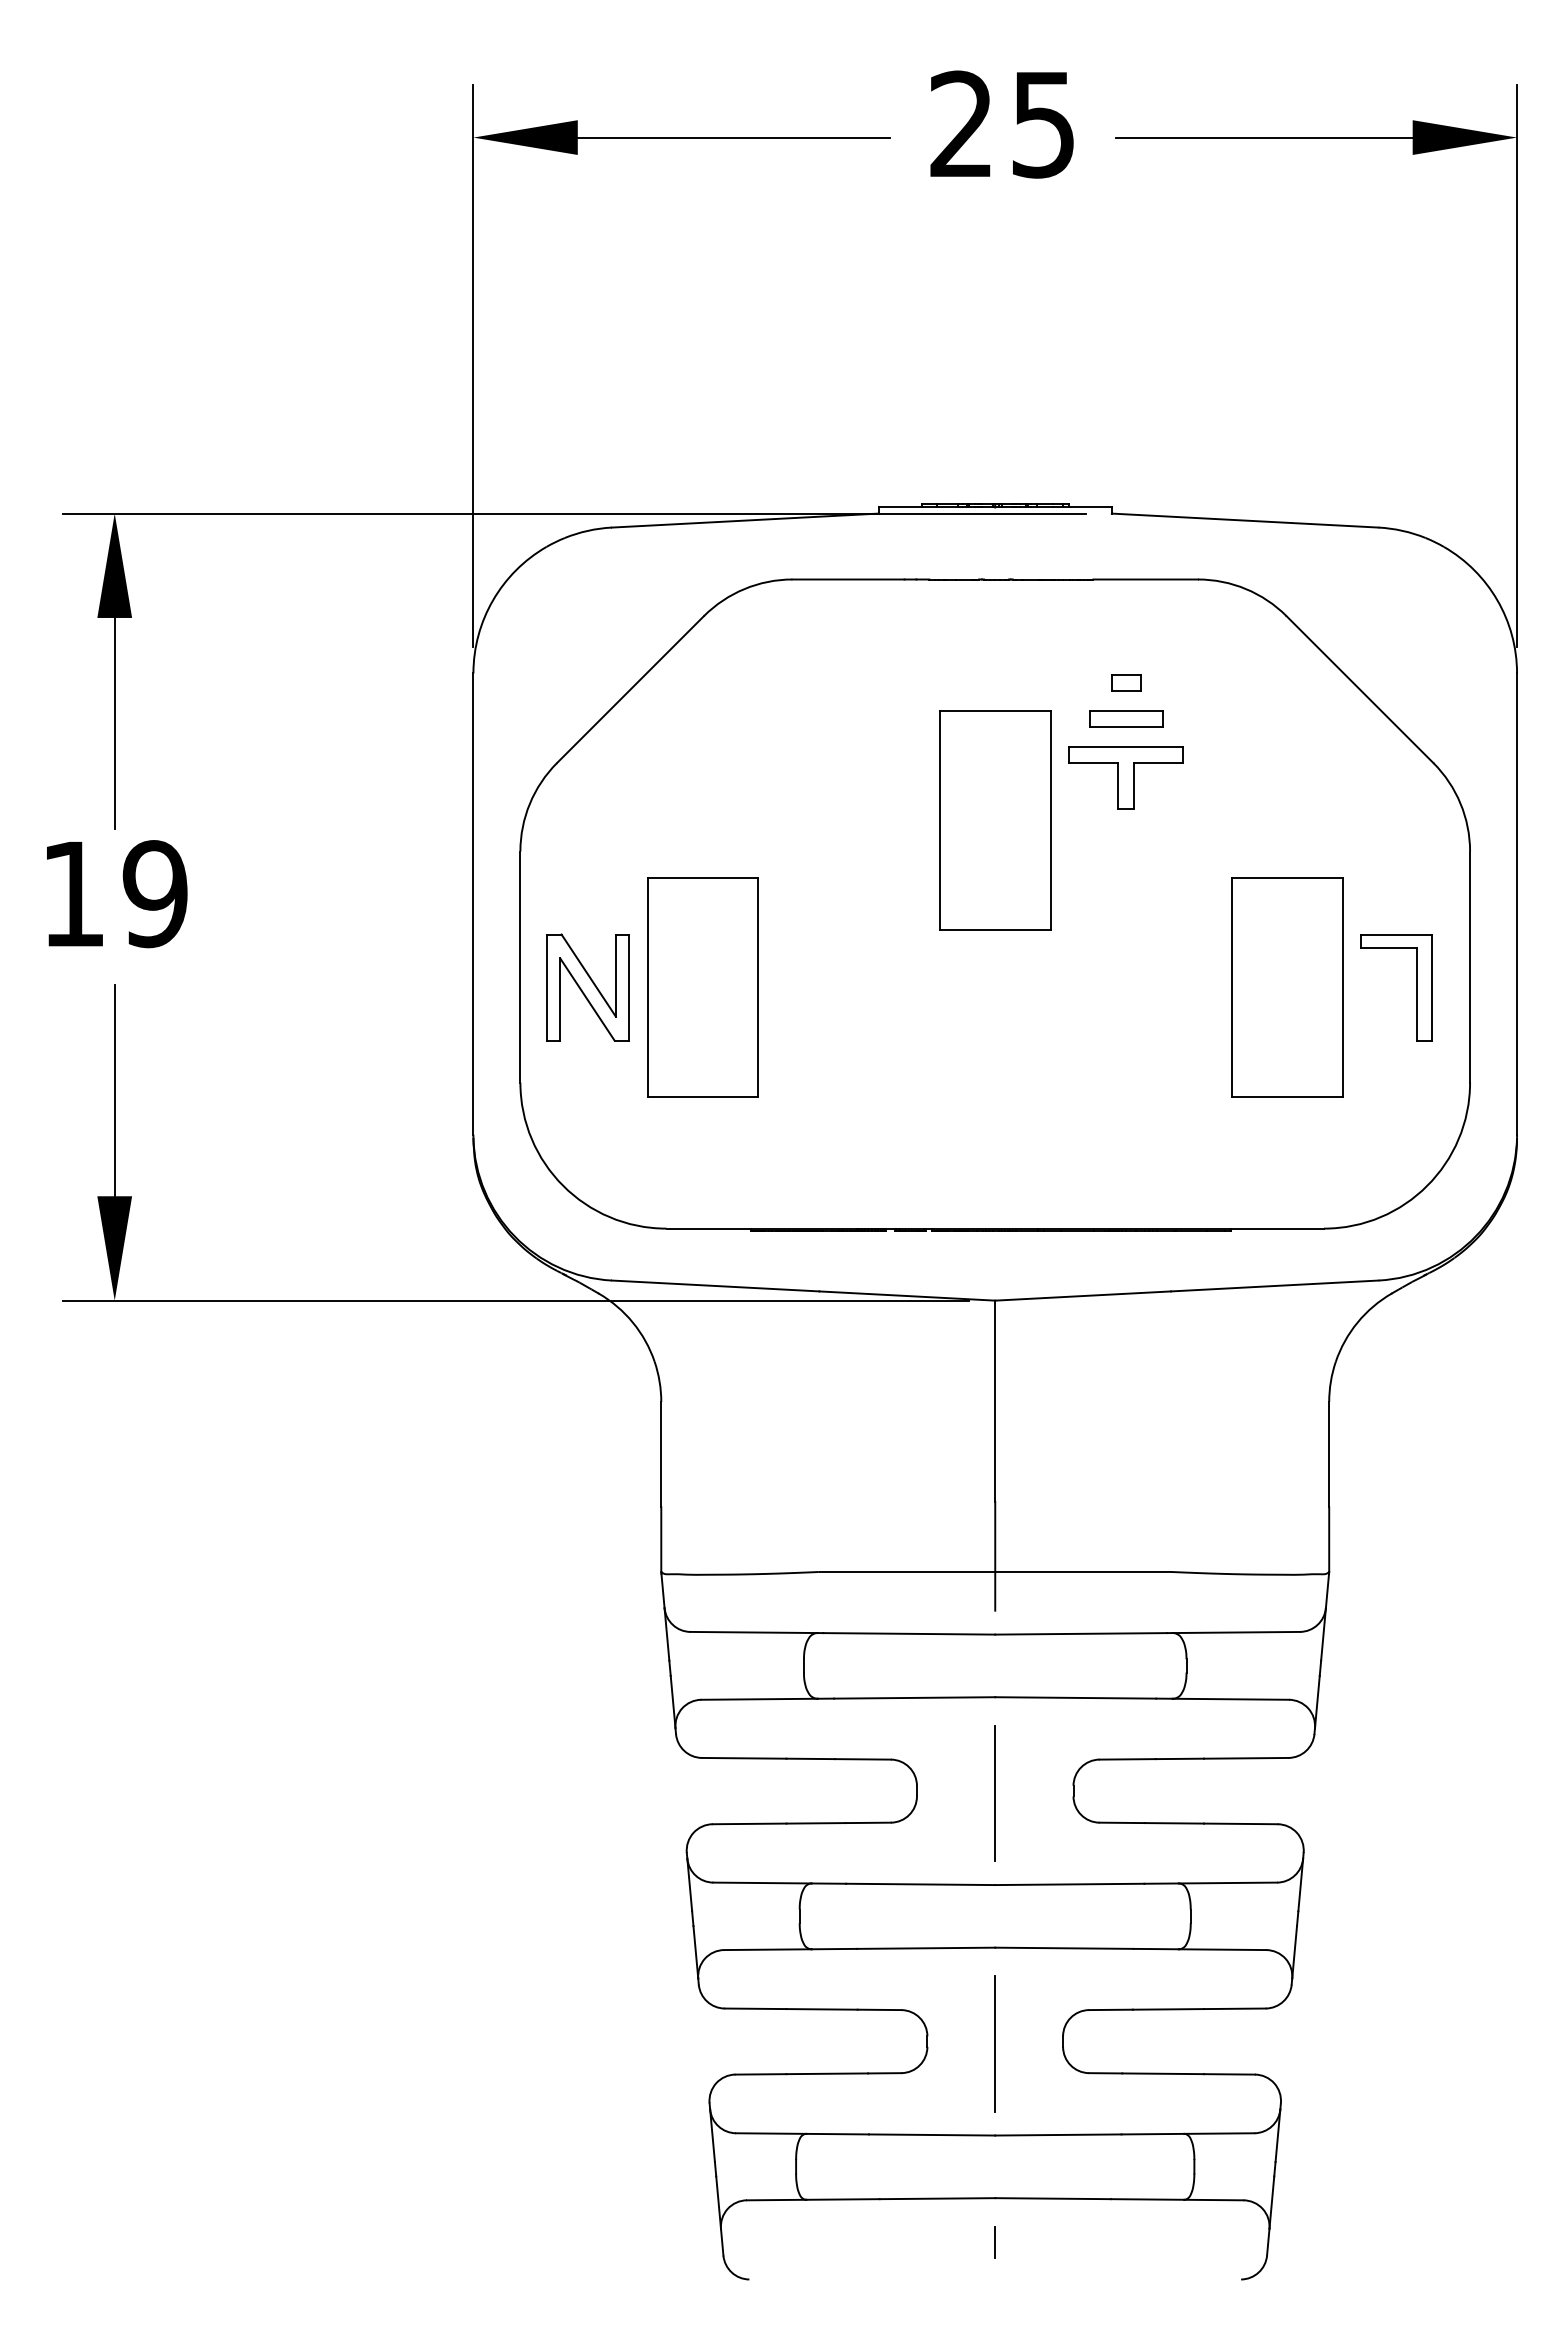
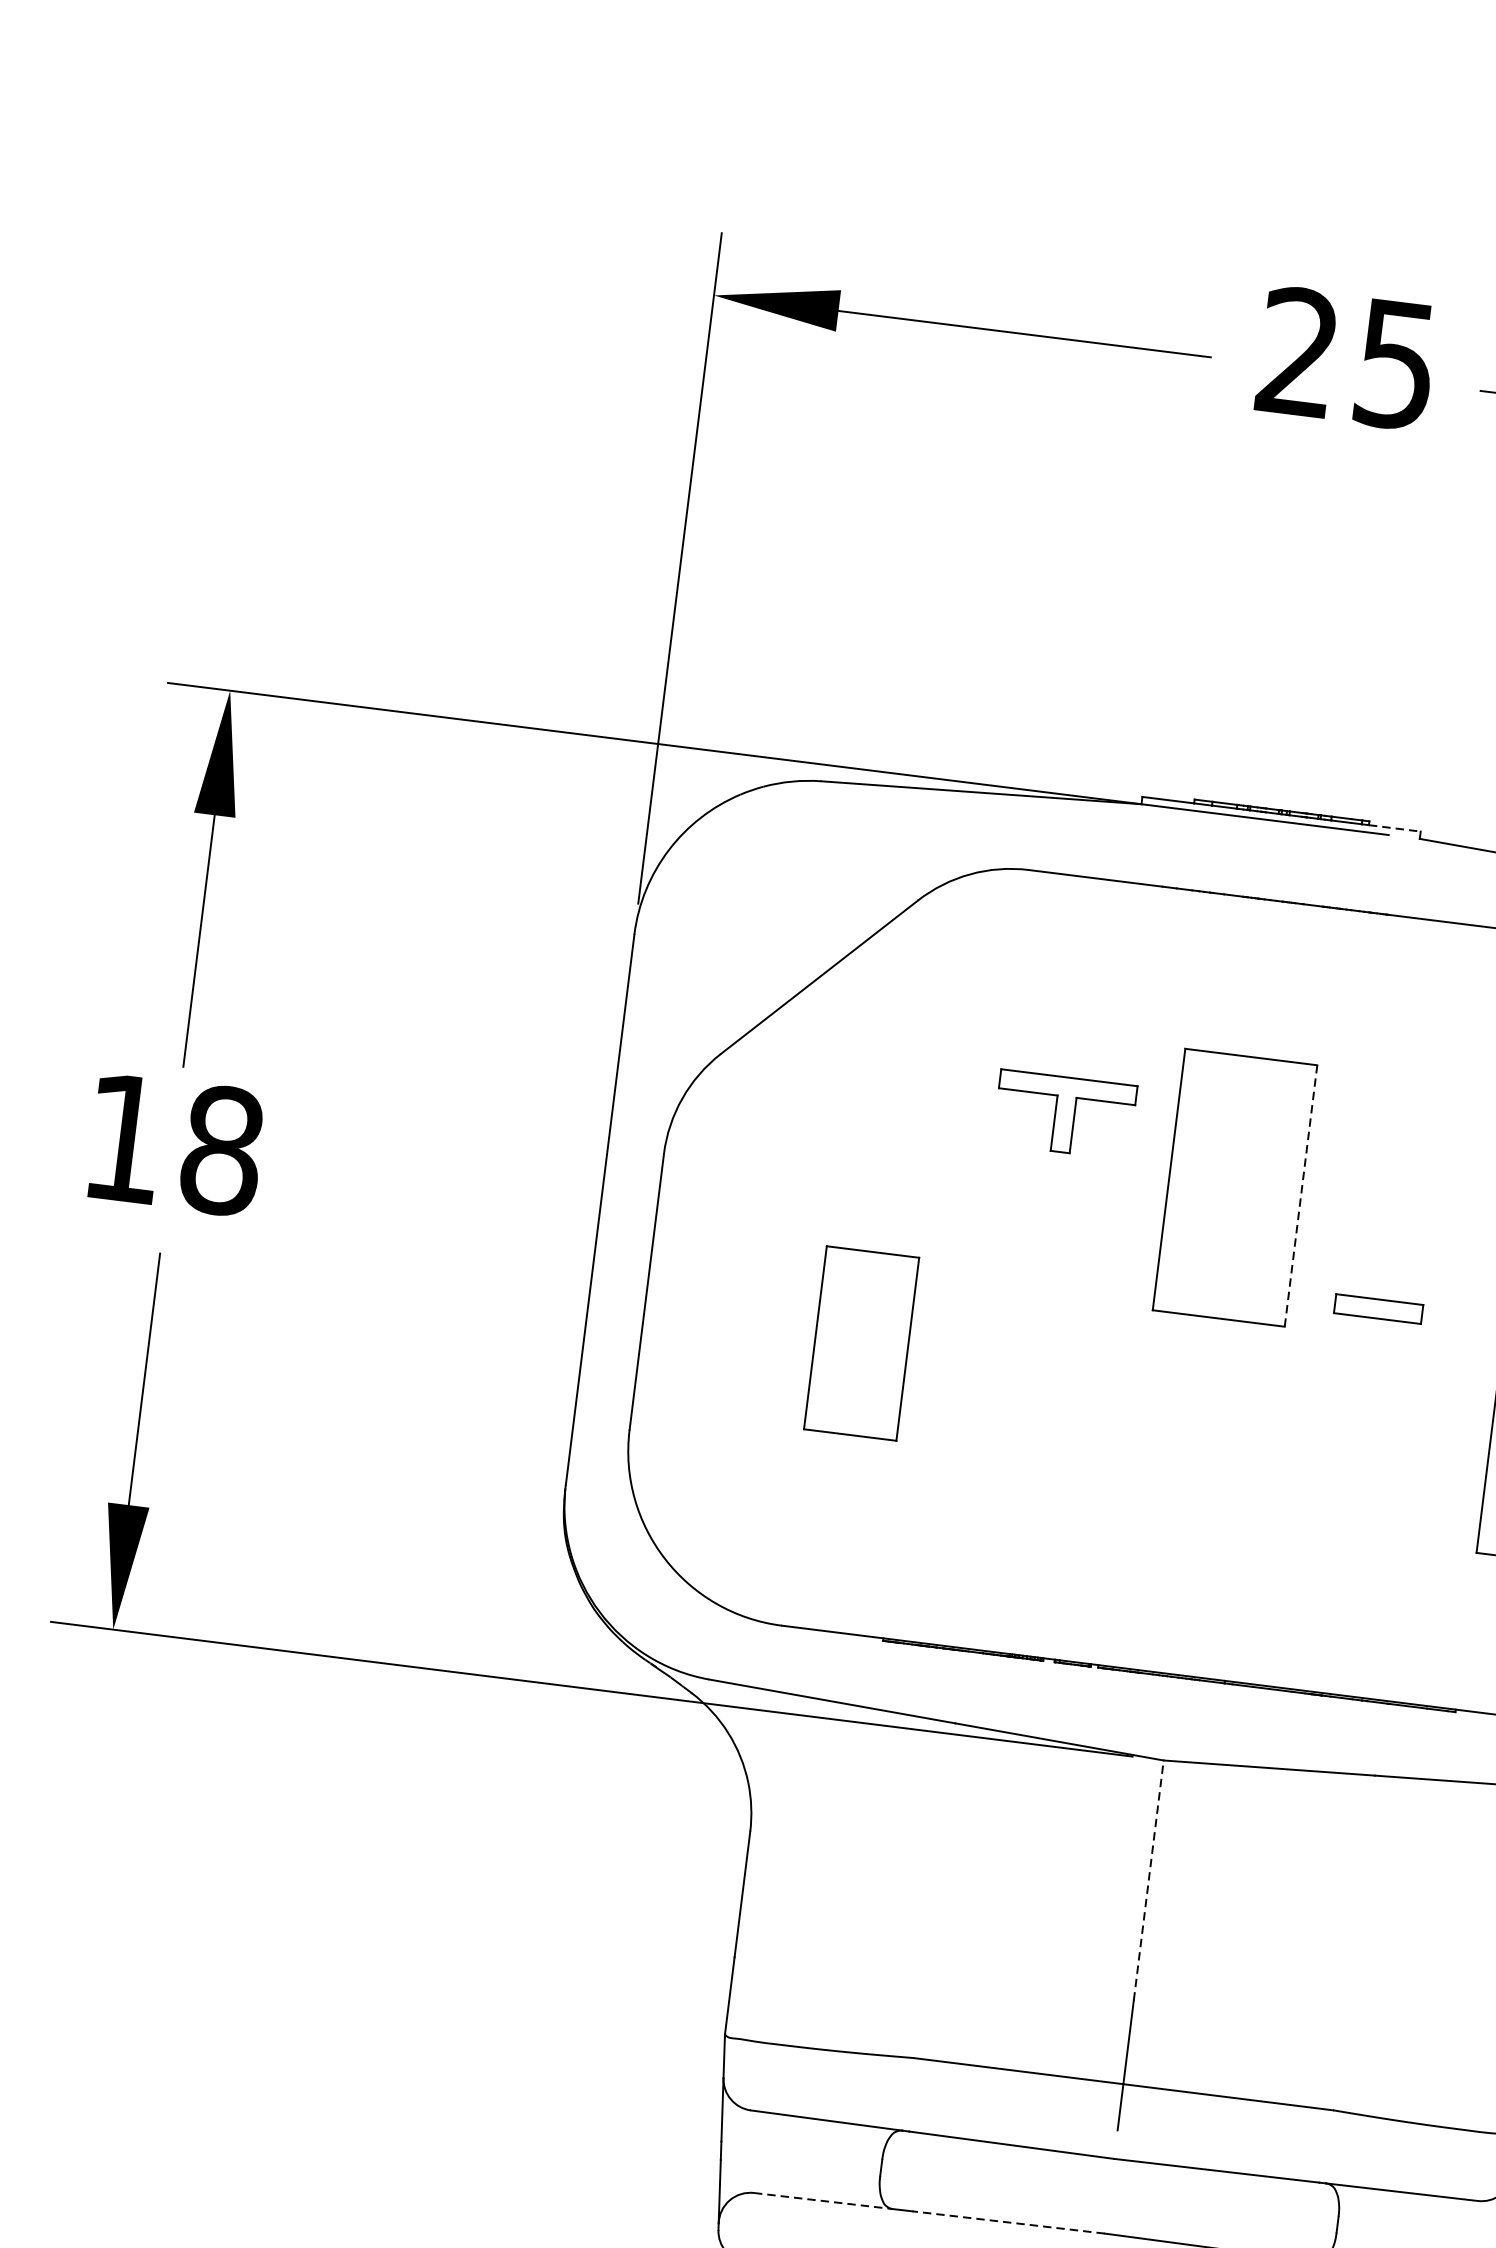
line: (1090, 507) -> (1395, 828), solid -> dashed
part: (1126, 682) -> (1412, 1042), removed
part: (1126, 718) -> (1379, 1308), moved
part: (1125, 777) -> (1063, 1114), moved
line: (1050, 820) -> (1300, 1195), solid -> dashed
text: (154, 894) -> (221, 1151), 19 -> 18
part: (587, 987) -> (723, 1326), removed
part: (702, 987) -> (860, 1343), size x0.7
line: (995, 1401) -> (1149, 1880), solid -> dashed
line: (914, 1697) -> (1008, 2221), solid -> dashed
line: (760, 1699) -> (824, 2201), solid -> dashed

